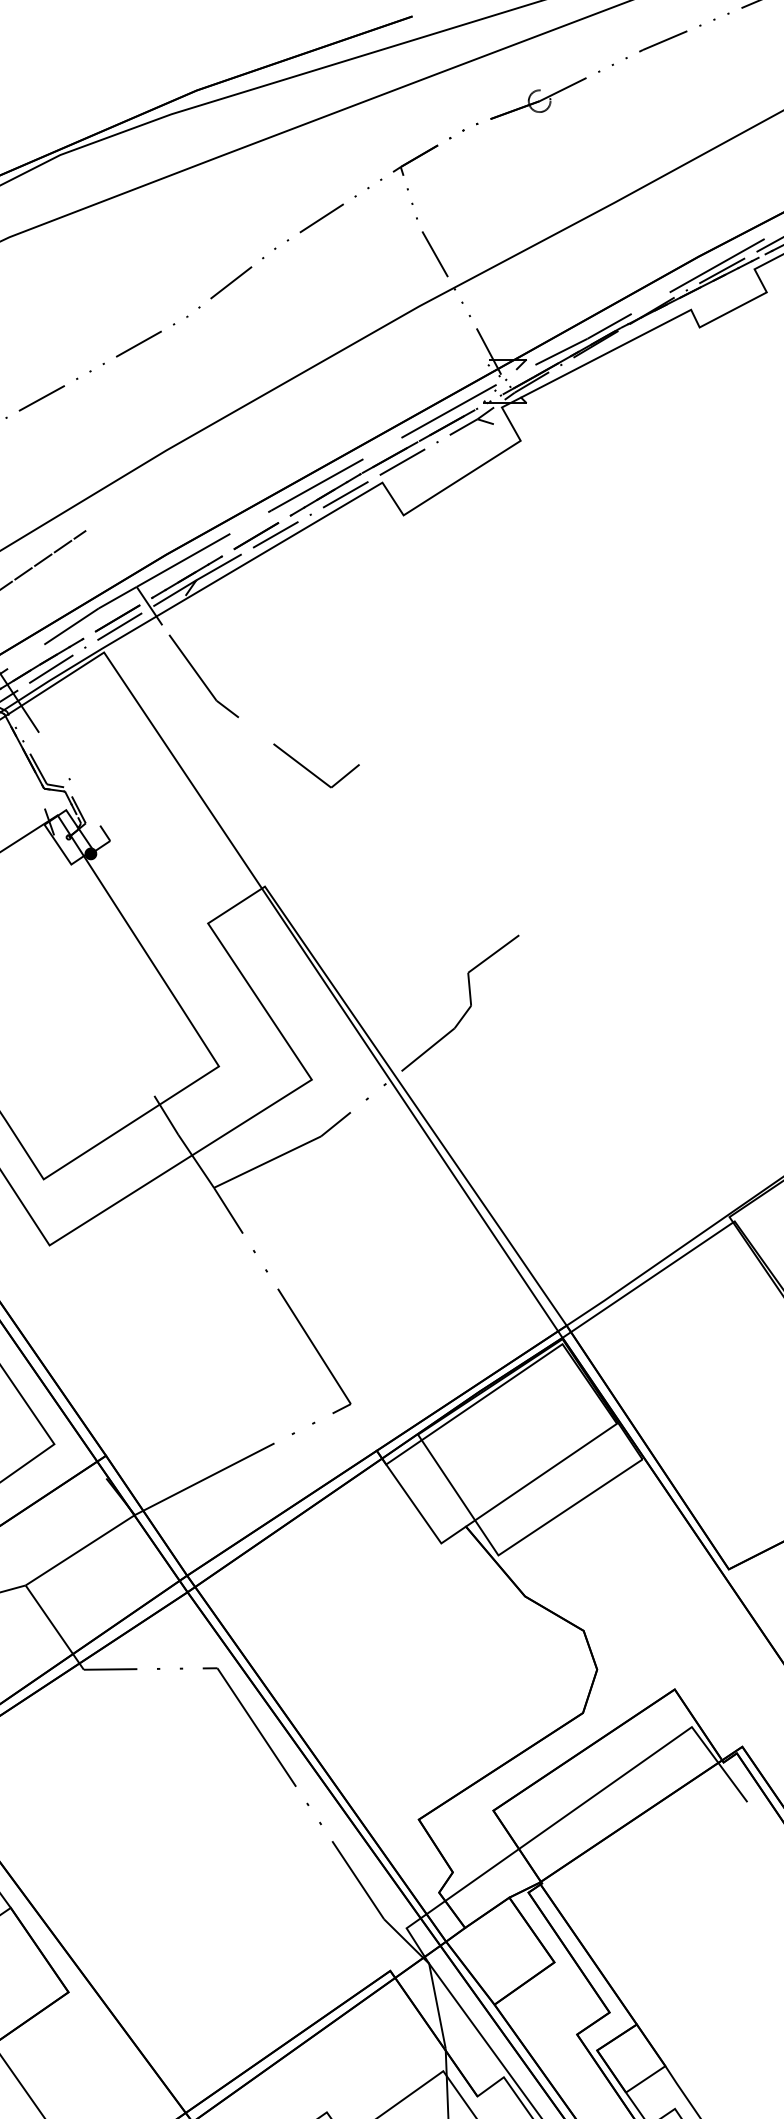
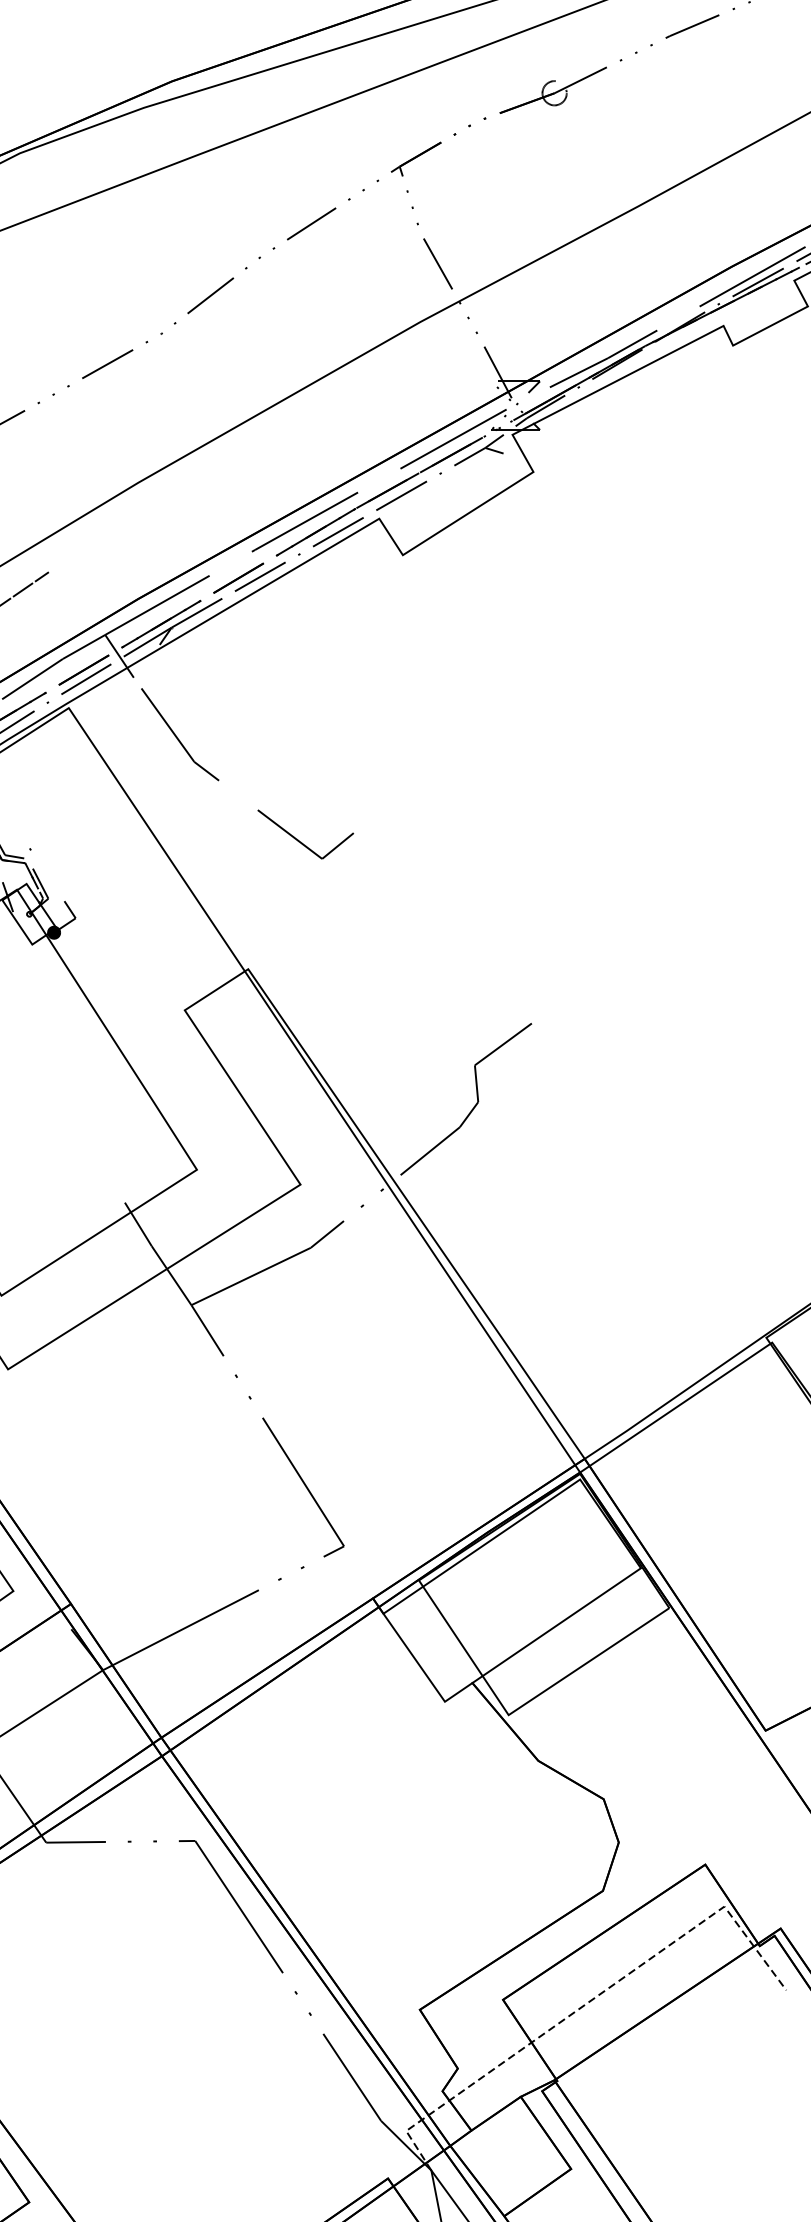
line: (570, 1812) -> (589, 2001), solid -> dashed

